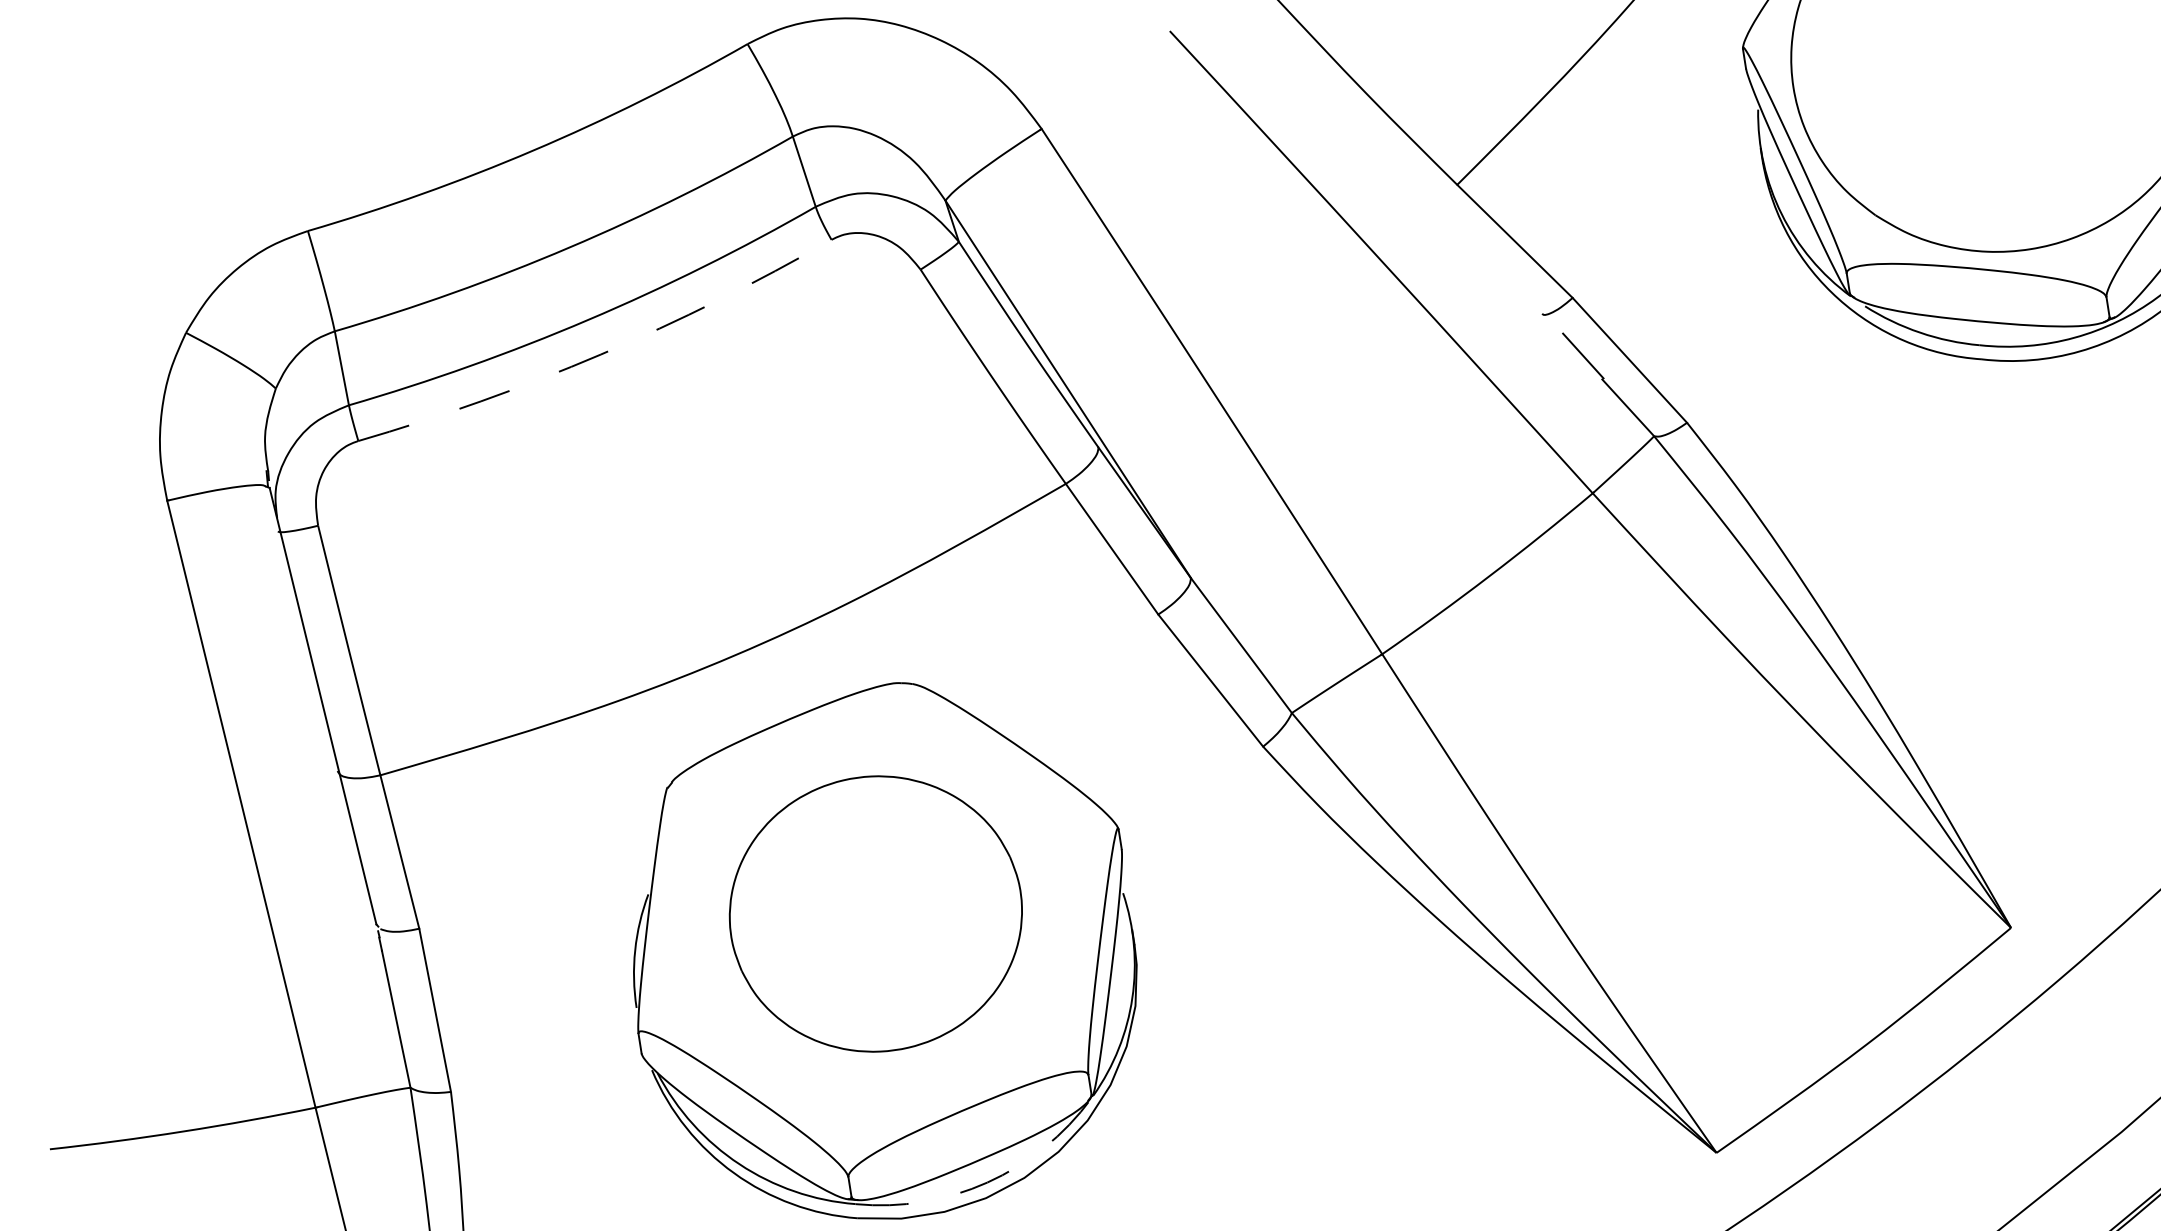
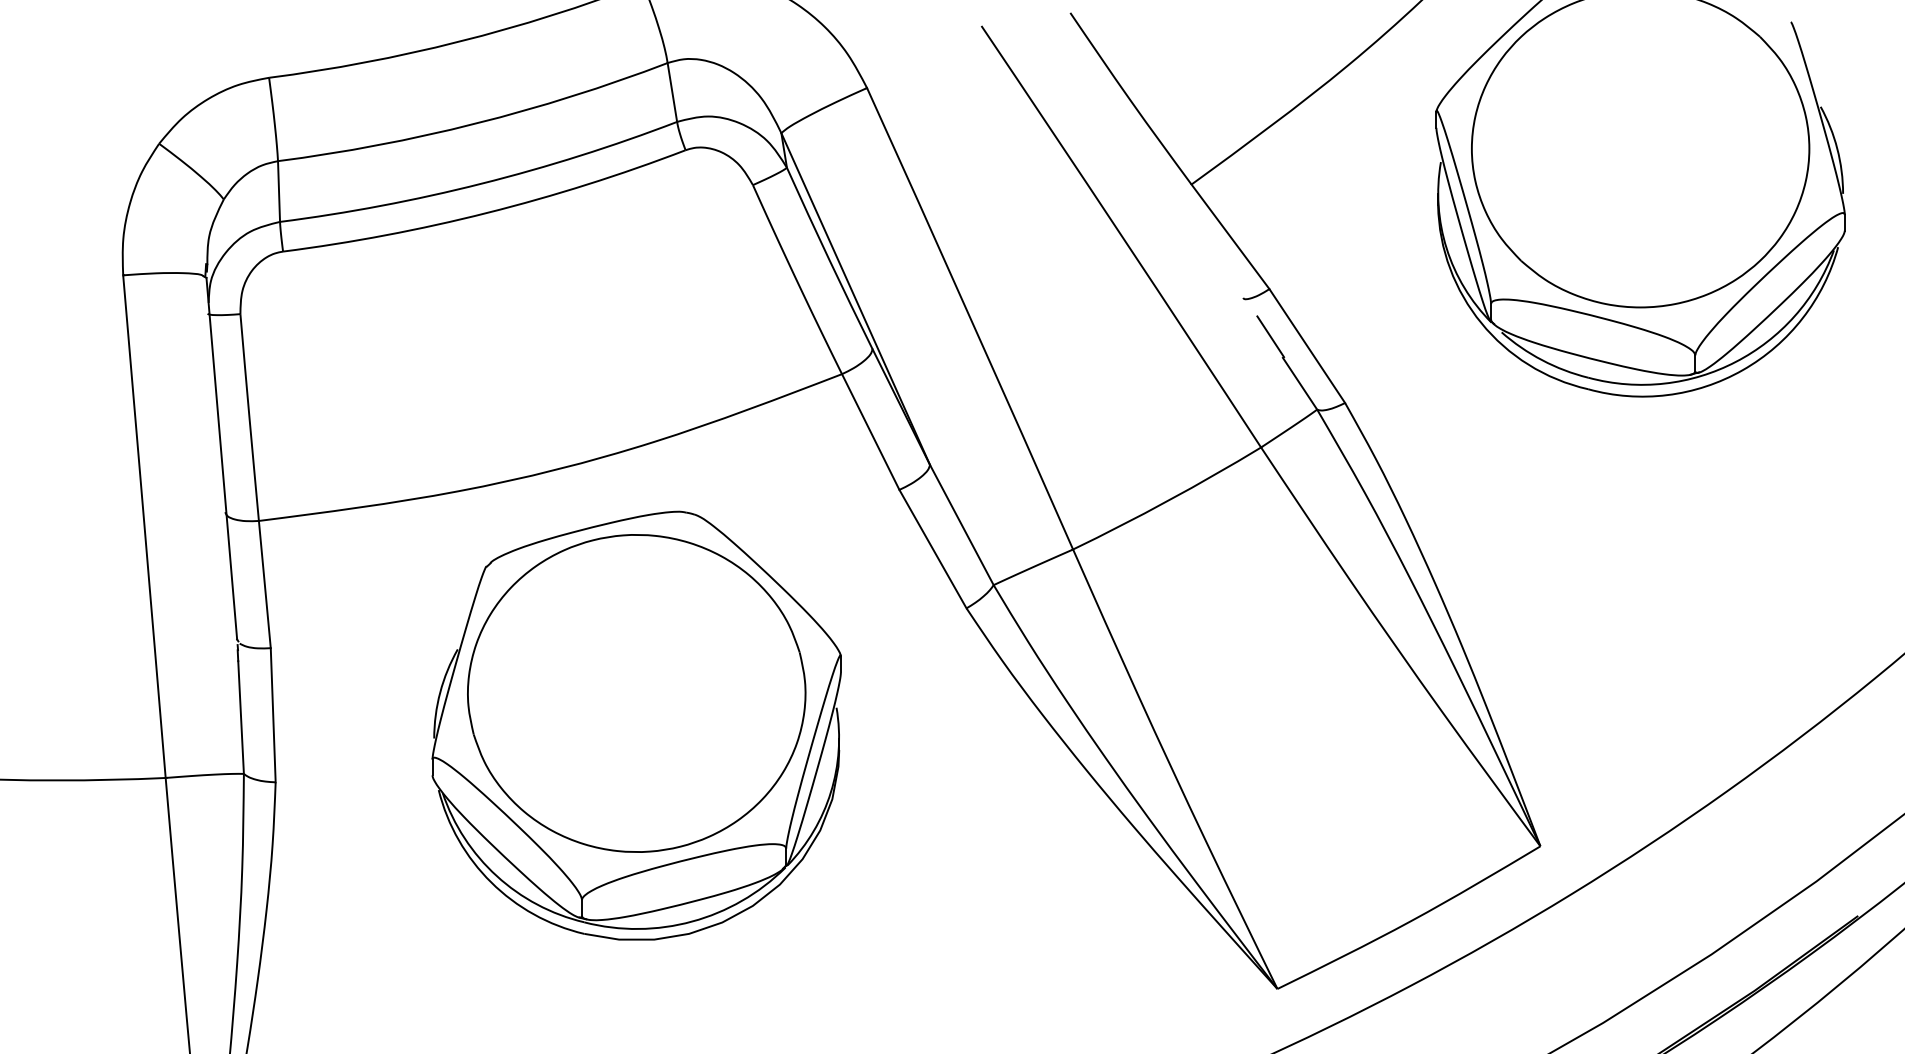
arc: (601, 354) -> (487, 212), dashed -> solid
part: (875, 914) -> (636, 693), size x1.43
arc: (987, 1182) -> (692, 921), dashed -> solid

